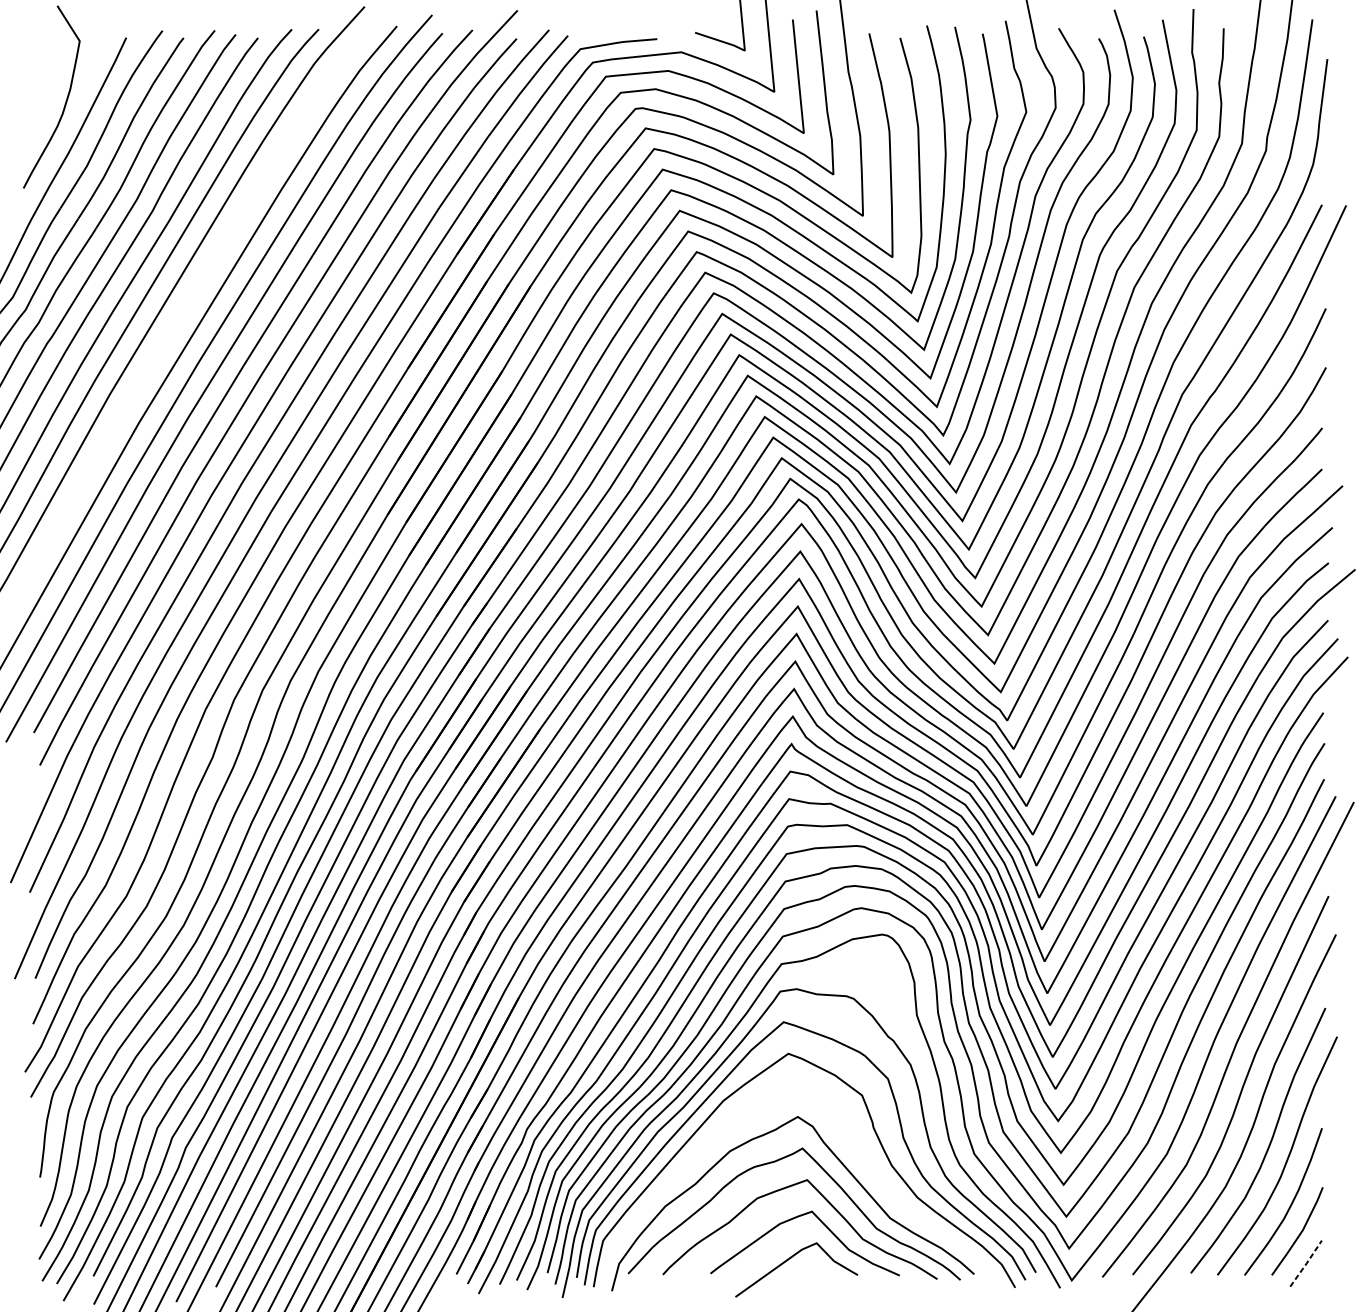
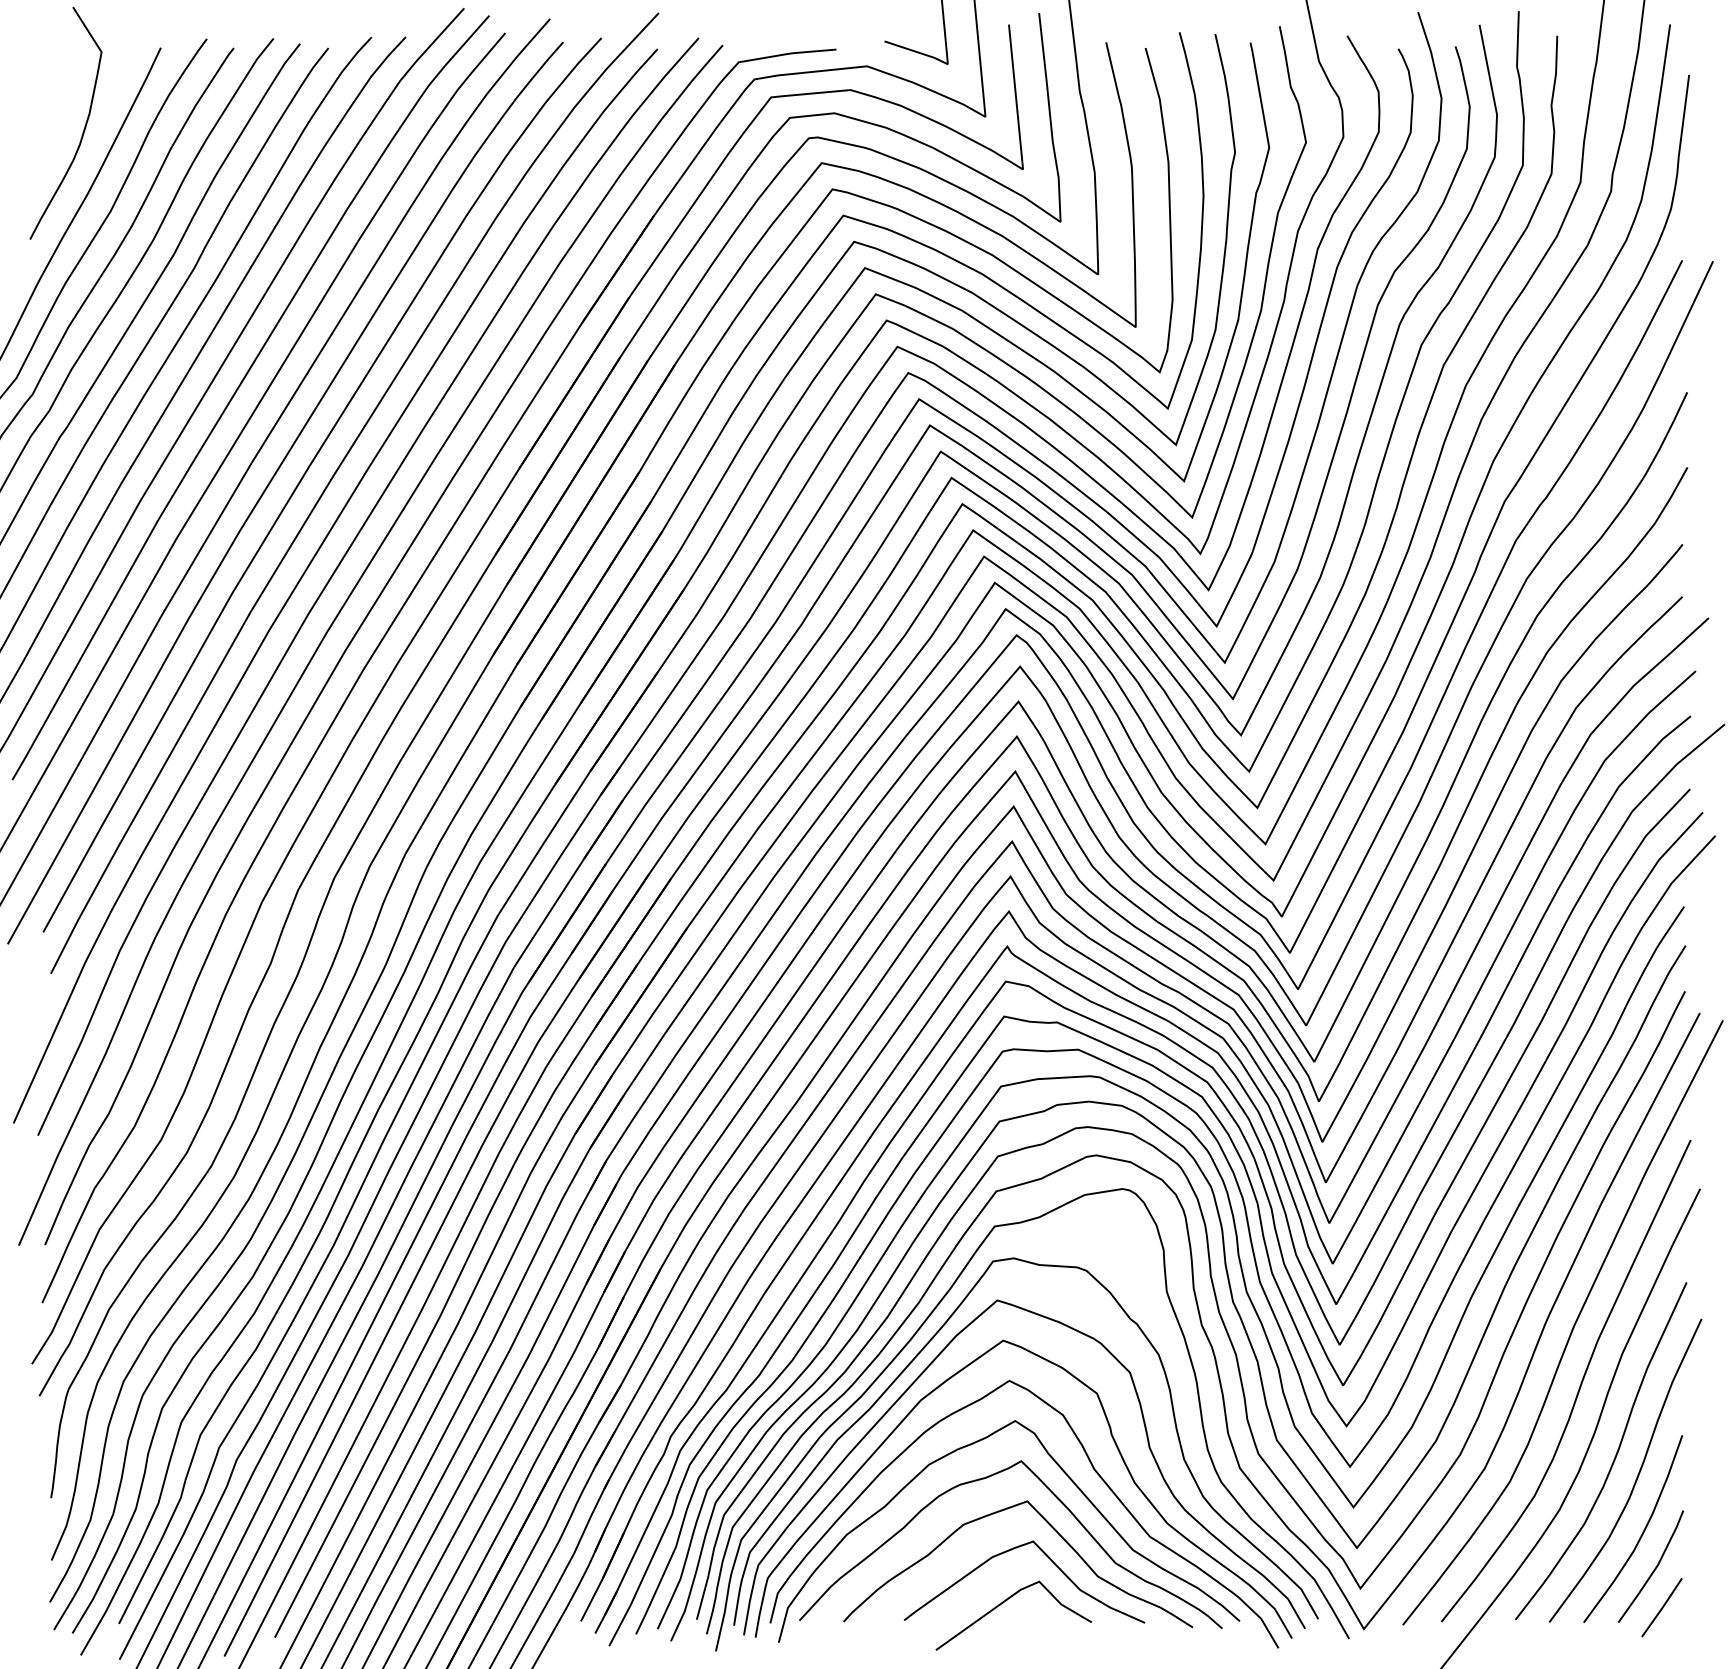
curve: (186, 307) -> (237, 391), added
curve: (858, 1154) -> (1092, 1468), added
line: (1306, 1263) -> (1662, 1607), dashed -> solid

